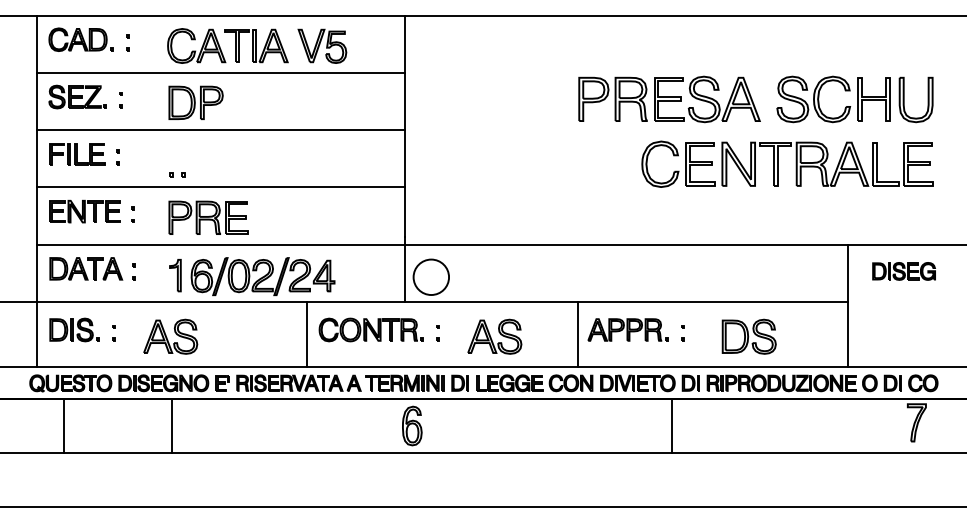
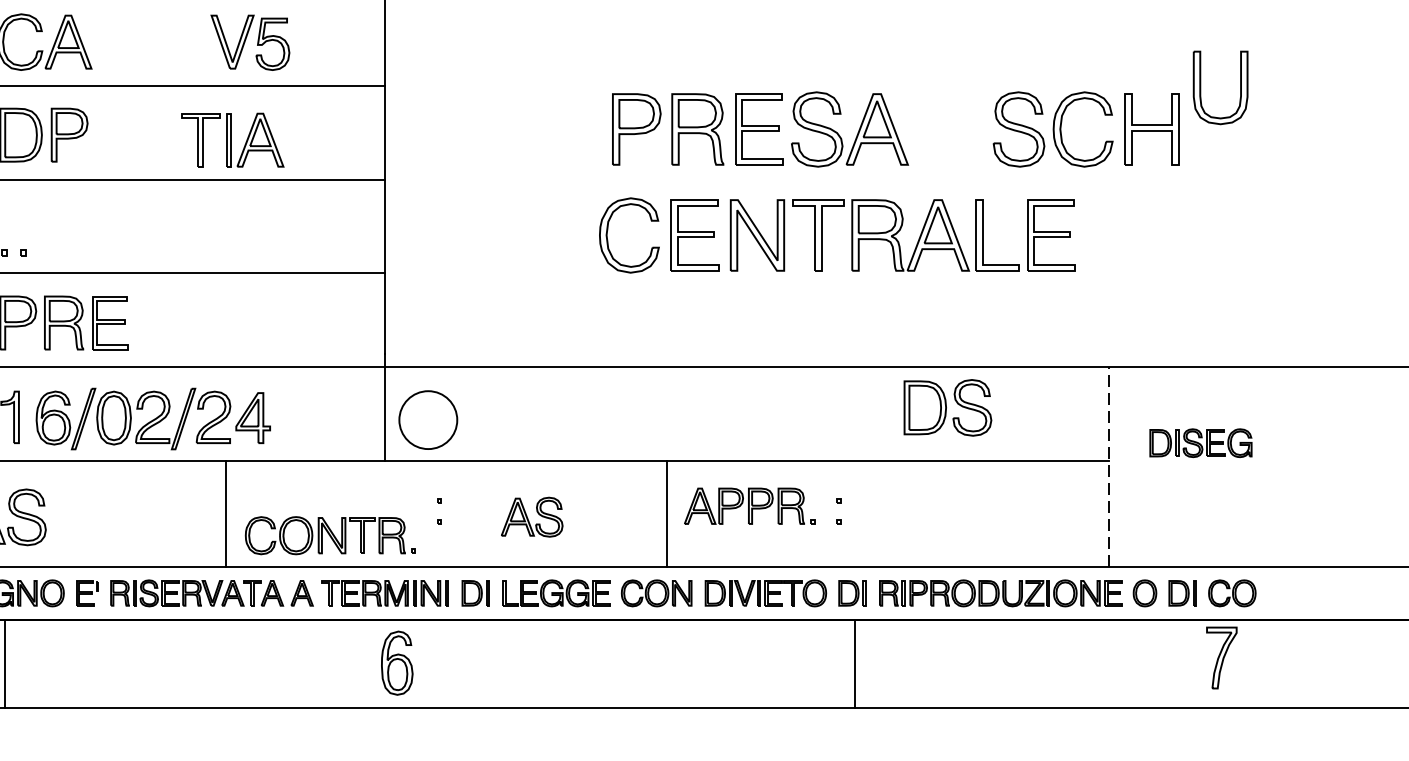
part: (256, 45) -> (232, 139), moved
part: (669, 99) -> (760, 129), moved
part: (904, 99) -> (1201, 87), moved
part: (795, 163) -> (850, 234), moved
part: (903, 271) -> (1199, 443), moved
line: (847, 305) -> (1108, 466), solid -> dashed
part: (370, 329) -> (328, 534), moved
part: (494, 336) -> (531, 516), size x0.7
part: (748, 336) -> (946, 407), moved
line: (672, 426) -> (855, 663), moved

